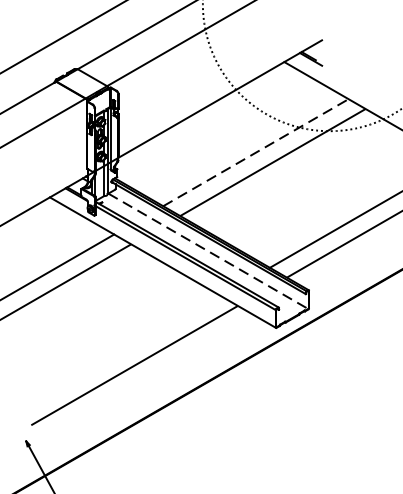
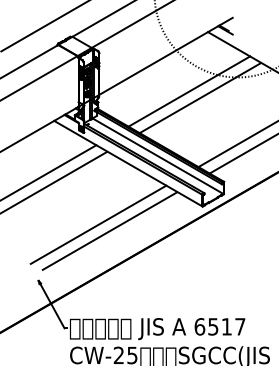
line: (256, 152) -> (189, 91), dashed -> solid
line: (208, 251) -> (158, 156), dashed -> solid
line: (117, 355) -> (98, 224), added

